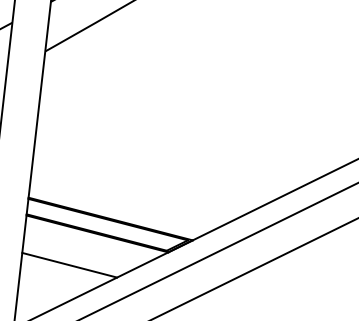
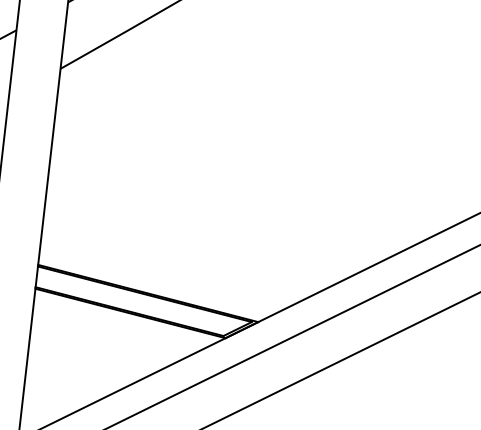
line: (69, 264) -> (93, 354), removed

